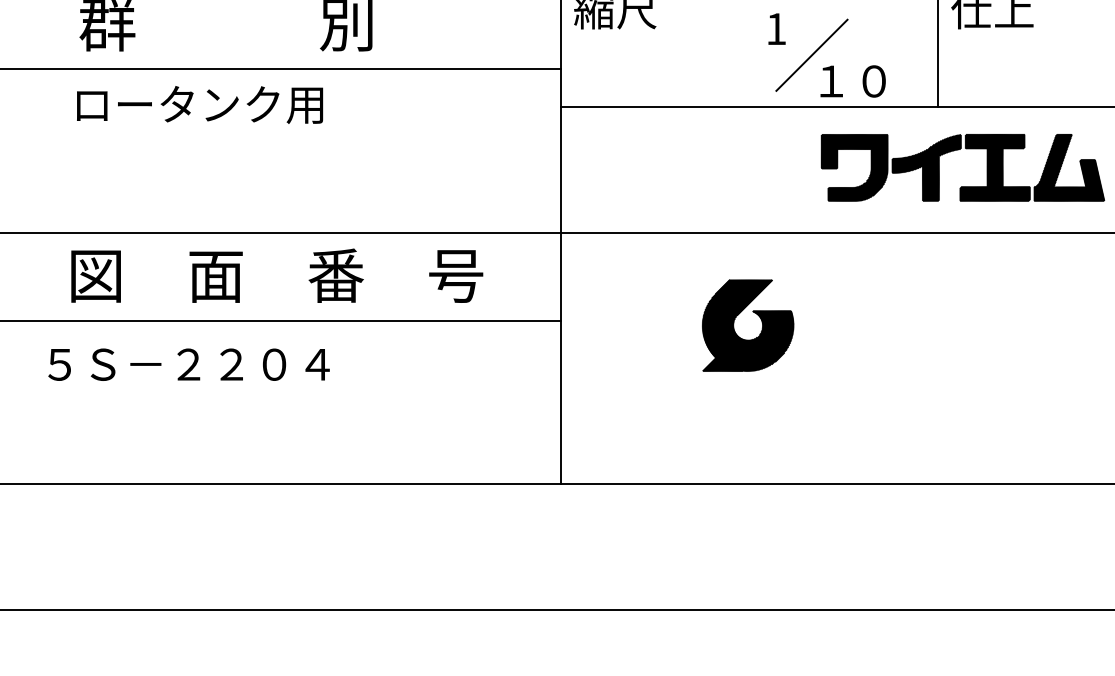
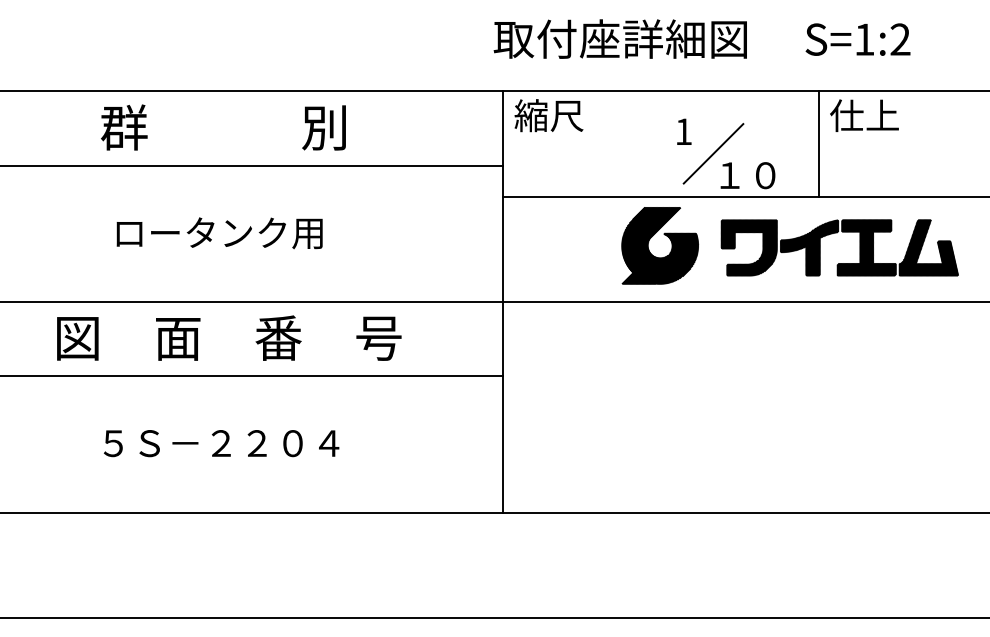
text: (199, 105) -> (219, 233), moved
text: (277, 274) -> (229, 337), moved
part: (735, 321) -> (649, 242), moved
text: (188, 364) -> (221, 443), moved

